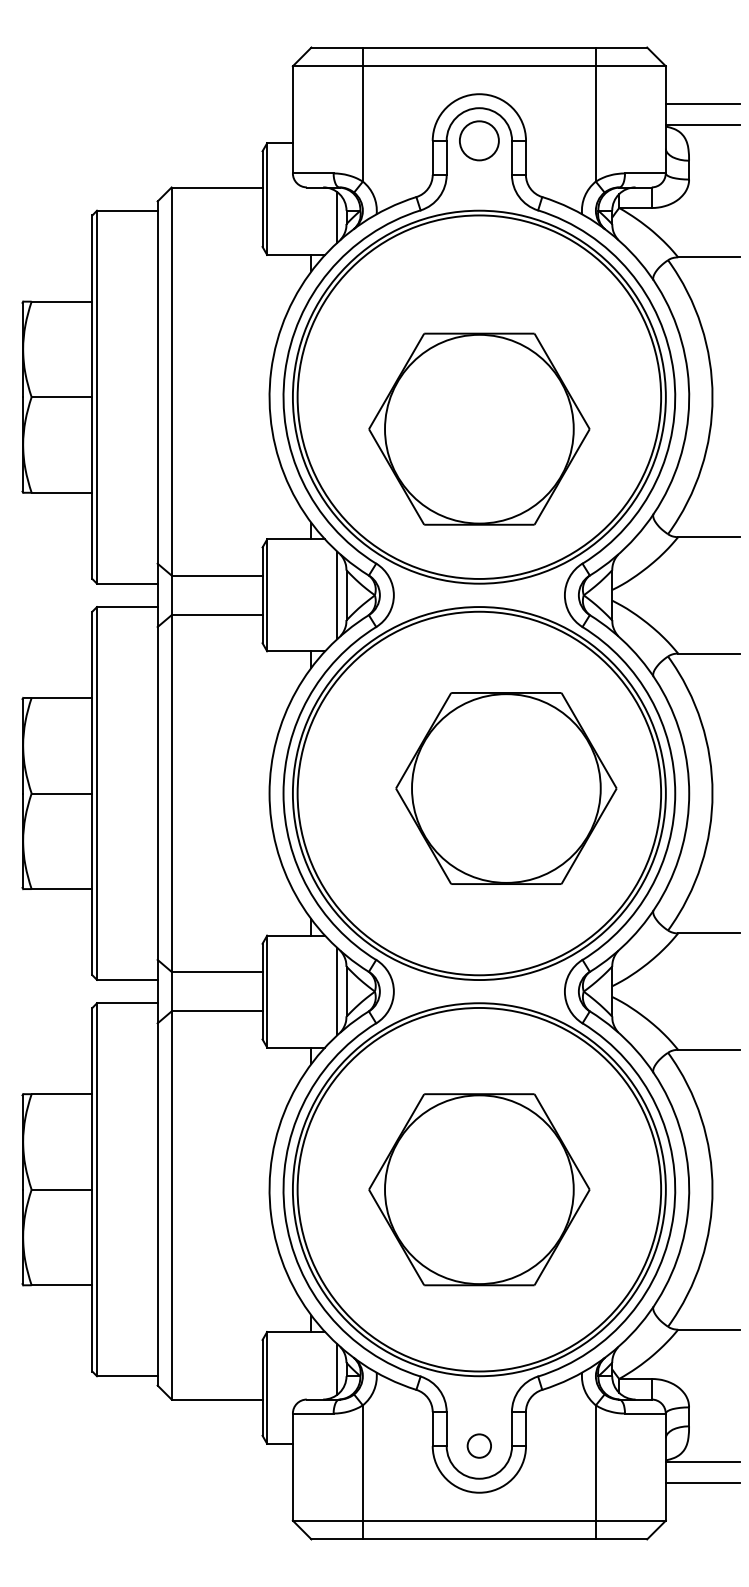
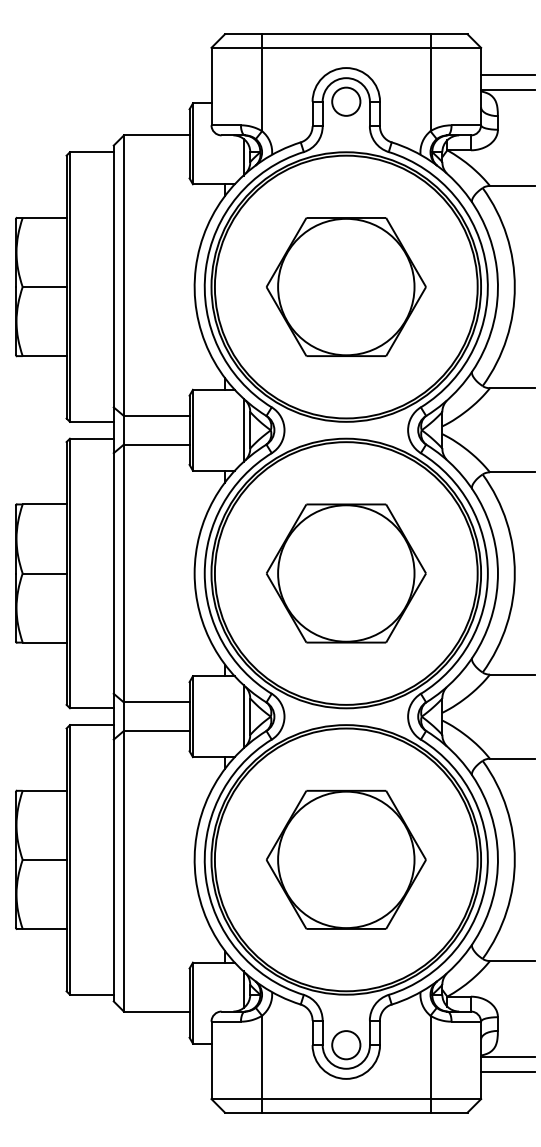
part: (479, 428) -> (346, 286), moved
part: (506, 788) -> (346, 573), moved
circle: (478, 1445) -> (345, 1044), size x1.67

